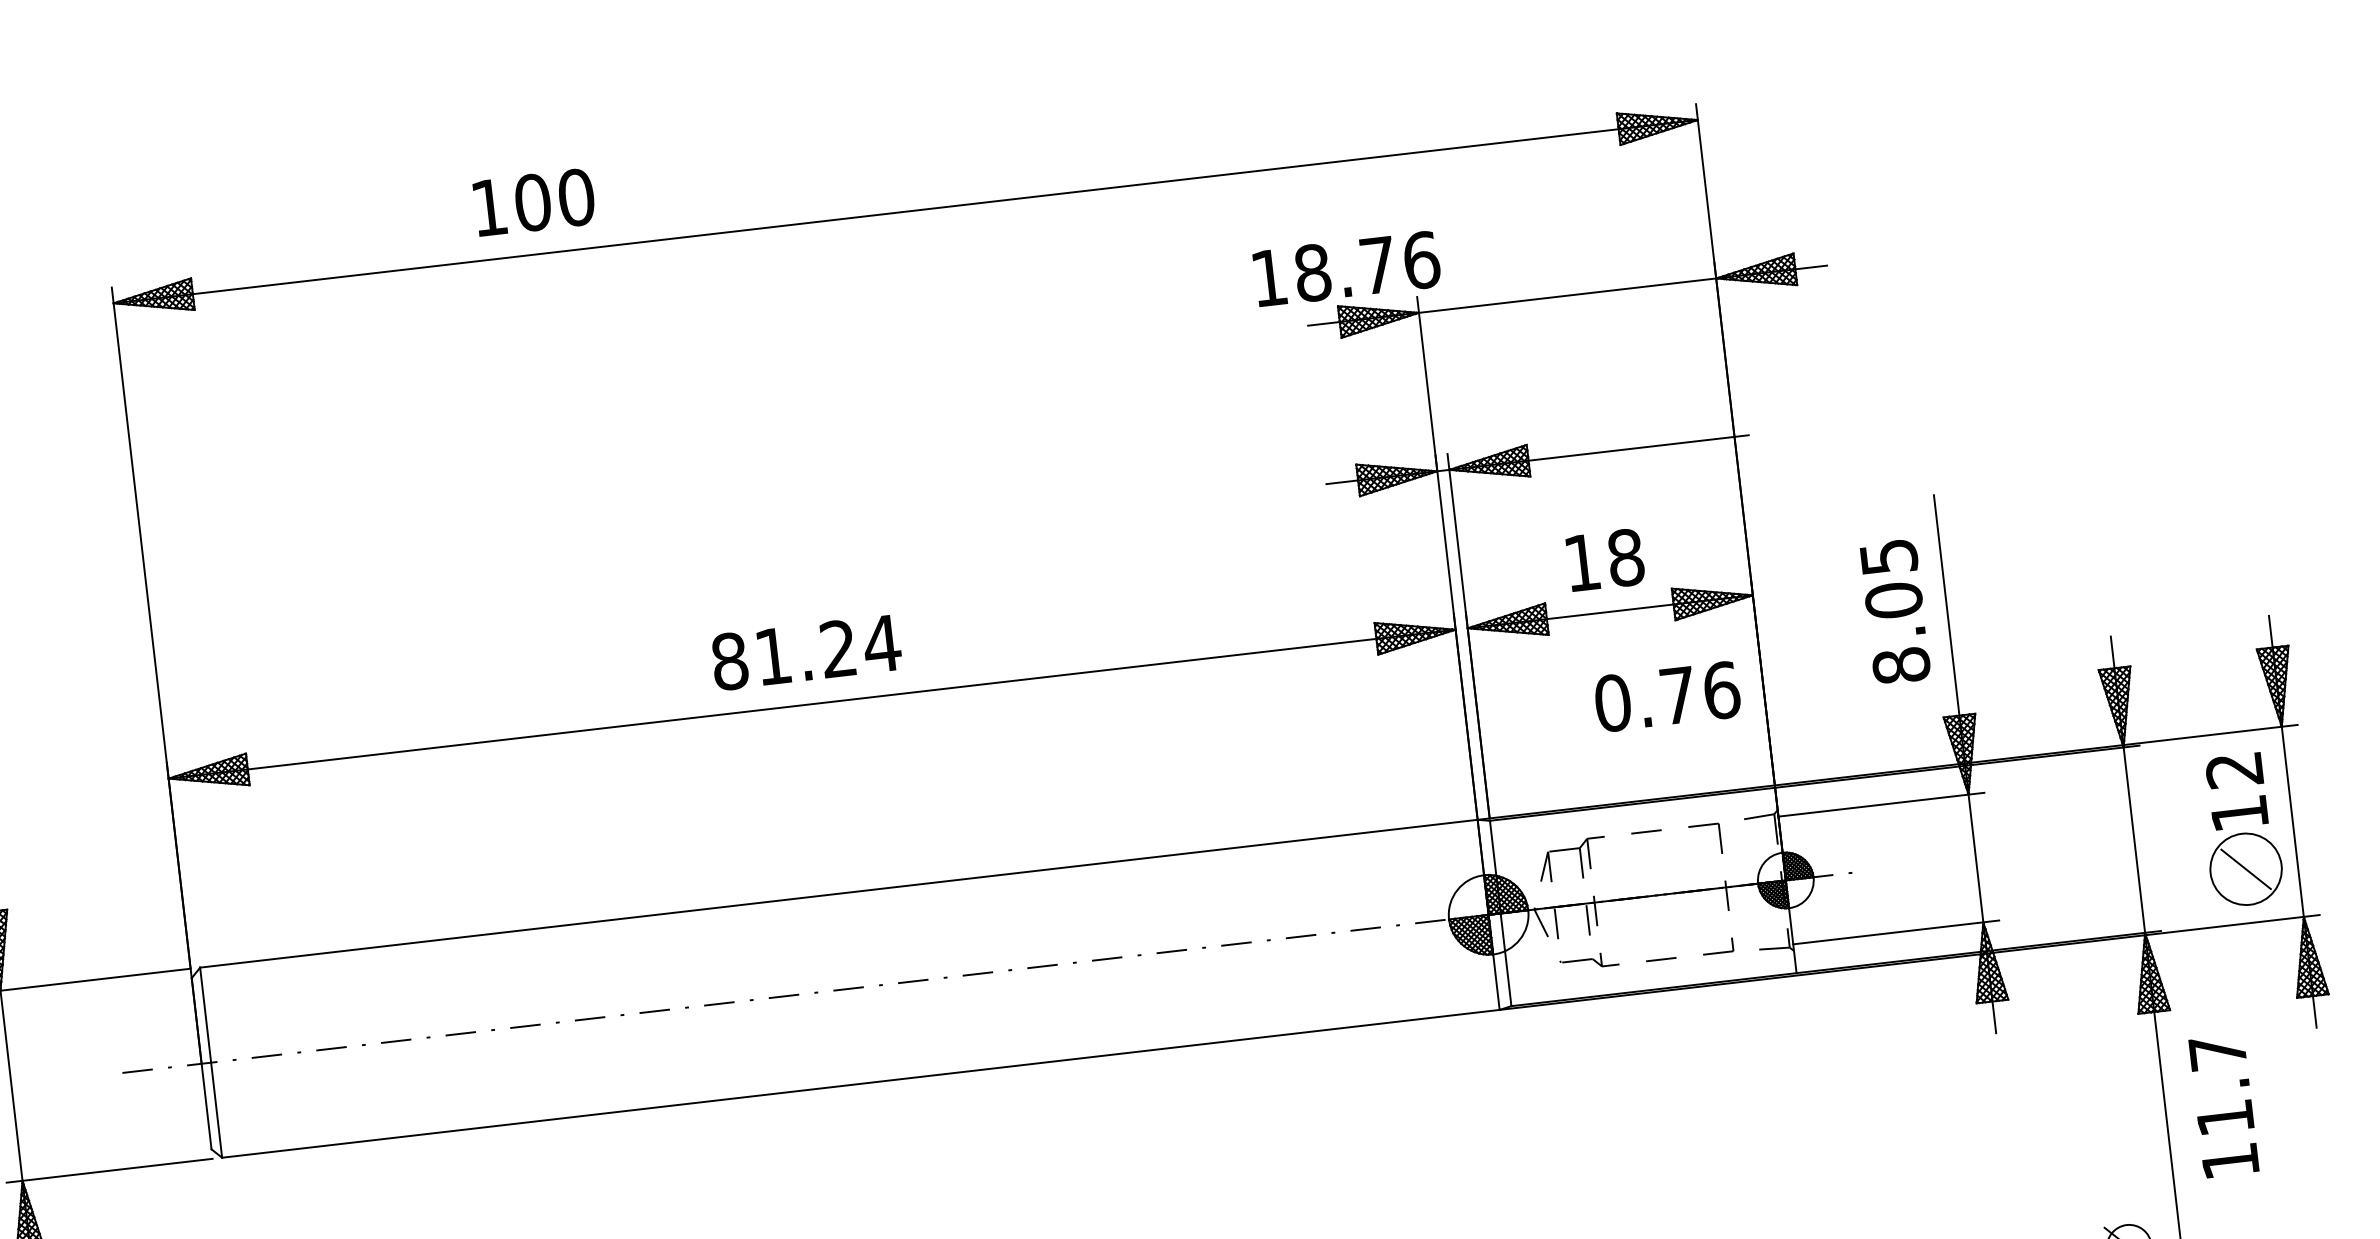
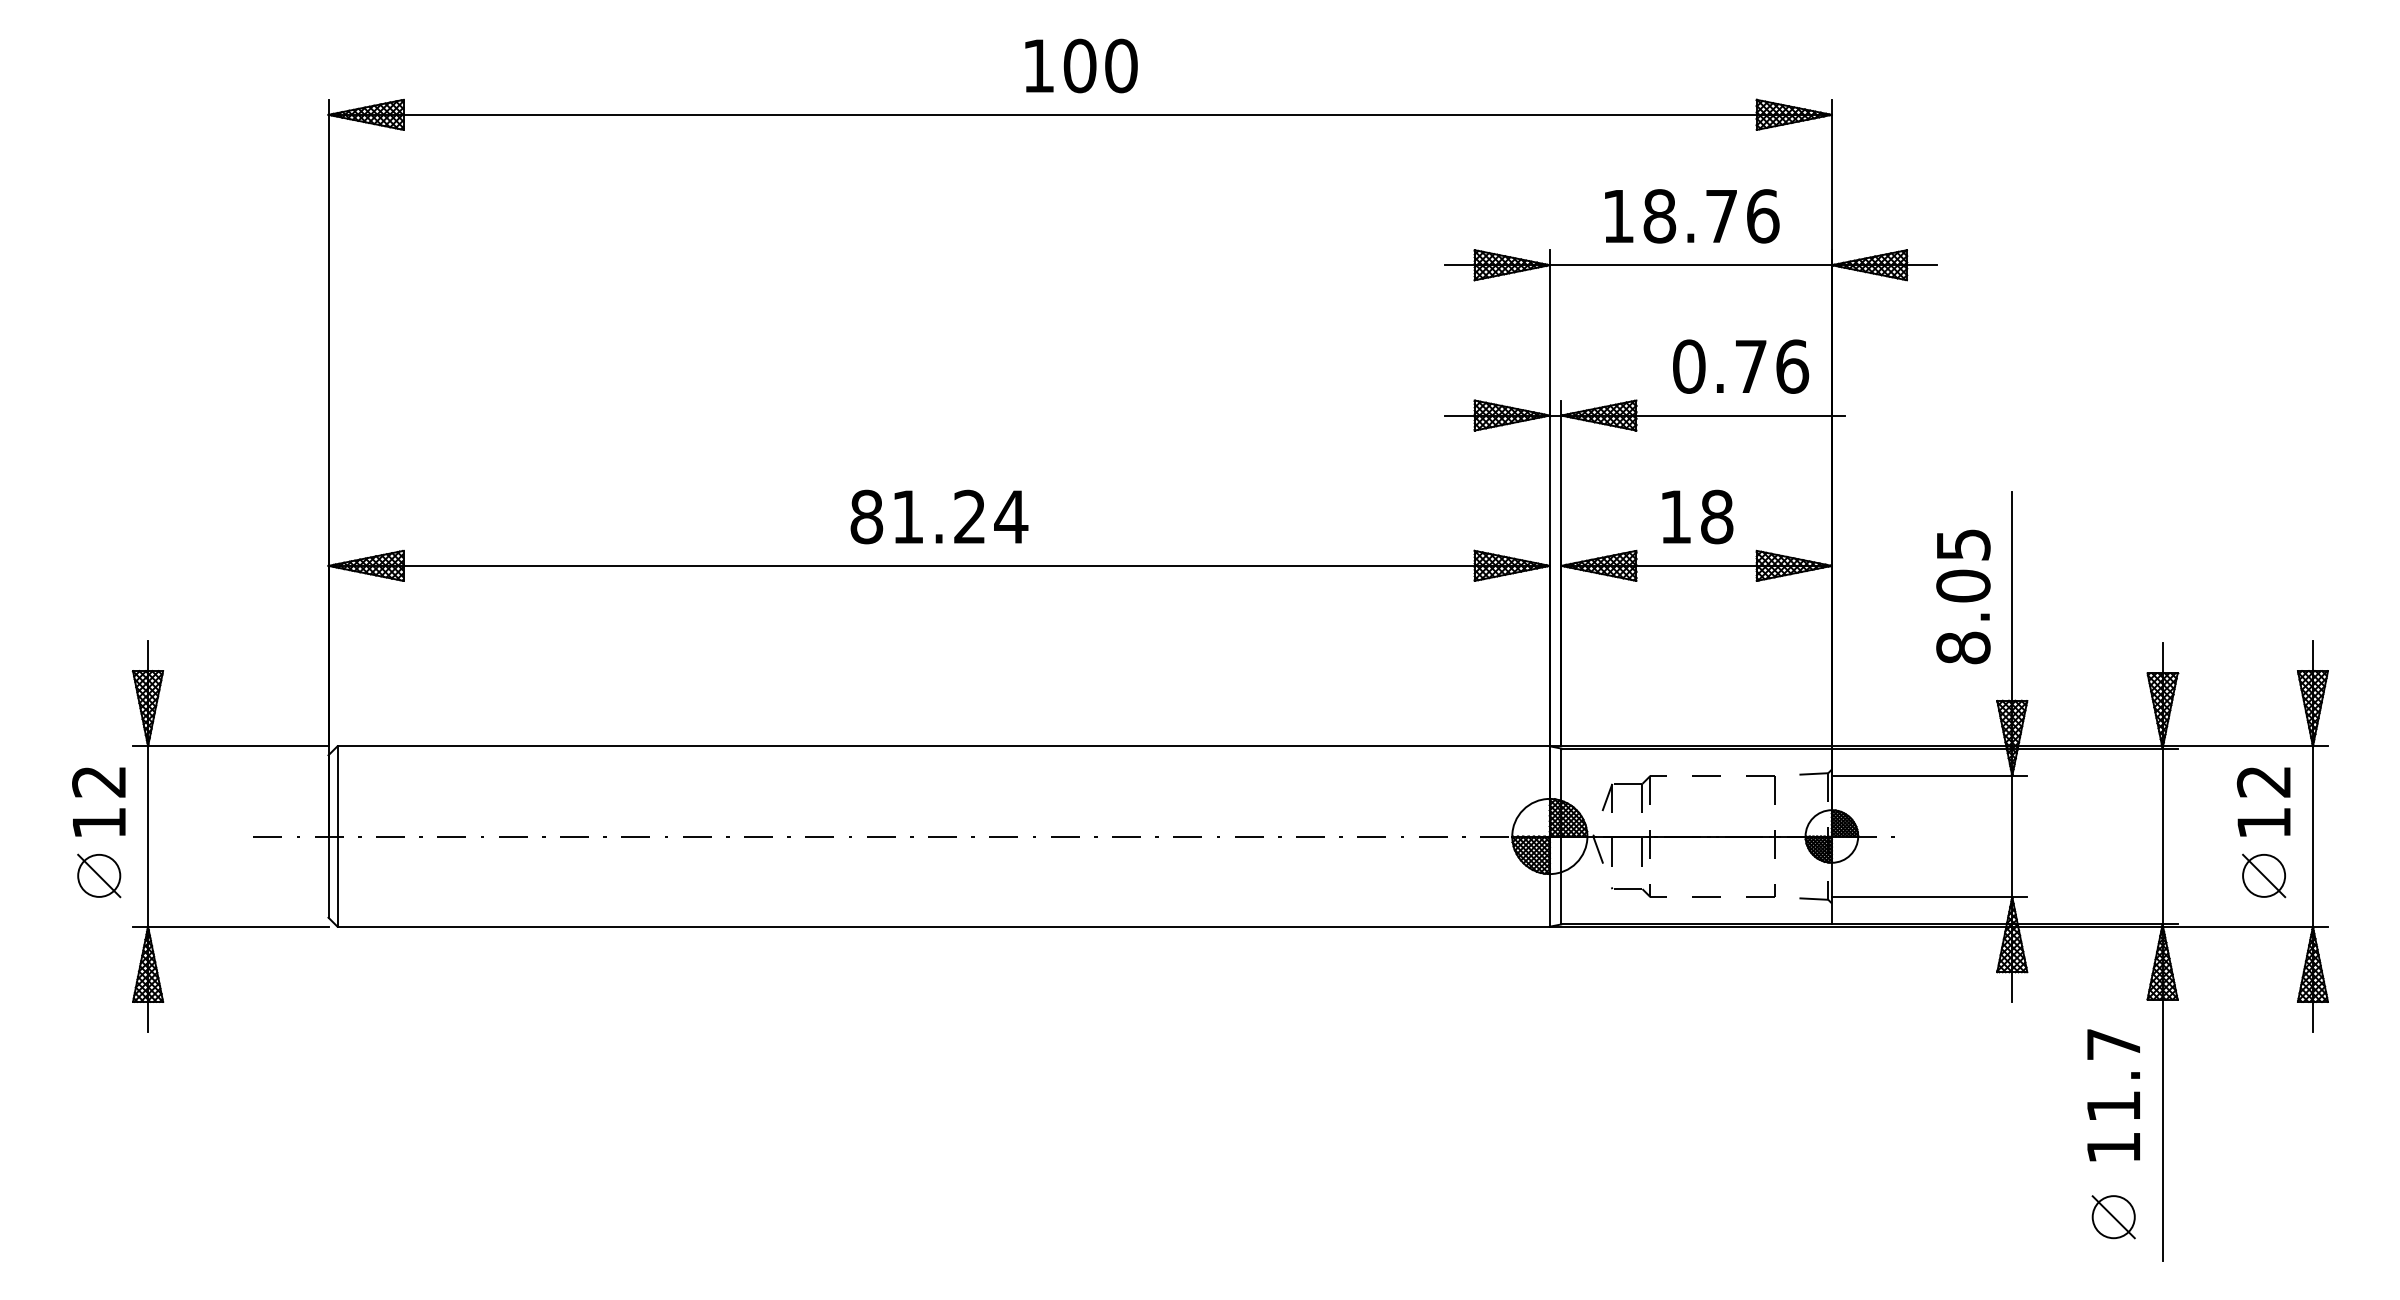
text: (534, 201) -> (1081, 65), moved
text: (1347, 269) -> (1692, 216), moved
text: (1668, 696) -> (1741, 366), moved
circle: (2246, 868) -> (2264, 875), size x0.62
text: (2223, 1106) -> (2113, 1095), moved

